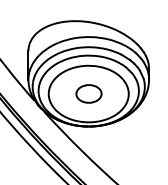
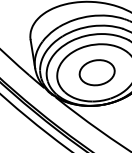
part: (88, 93) -> (96, 72), size x1.4

